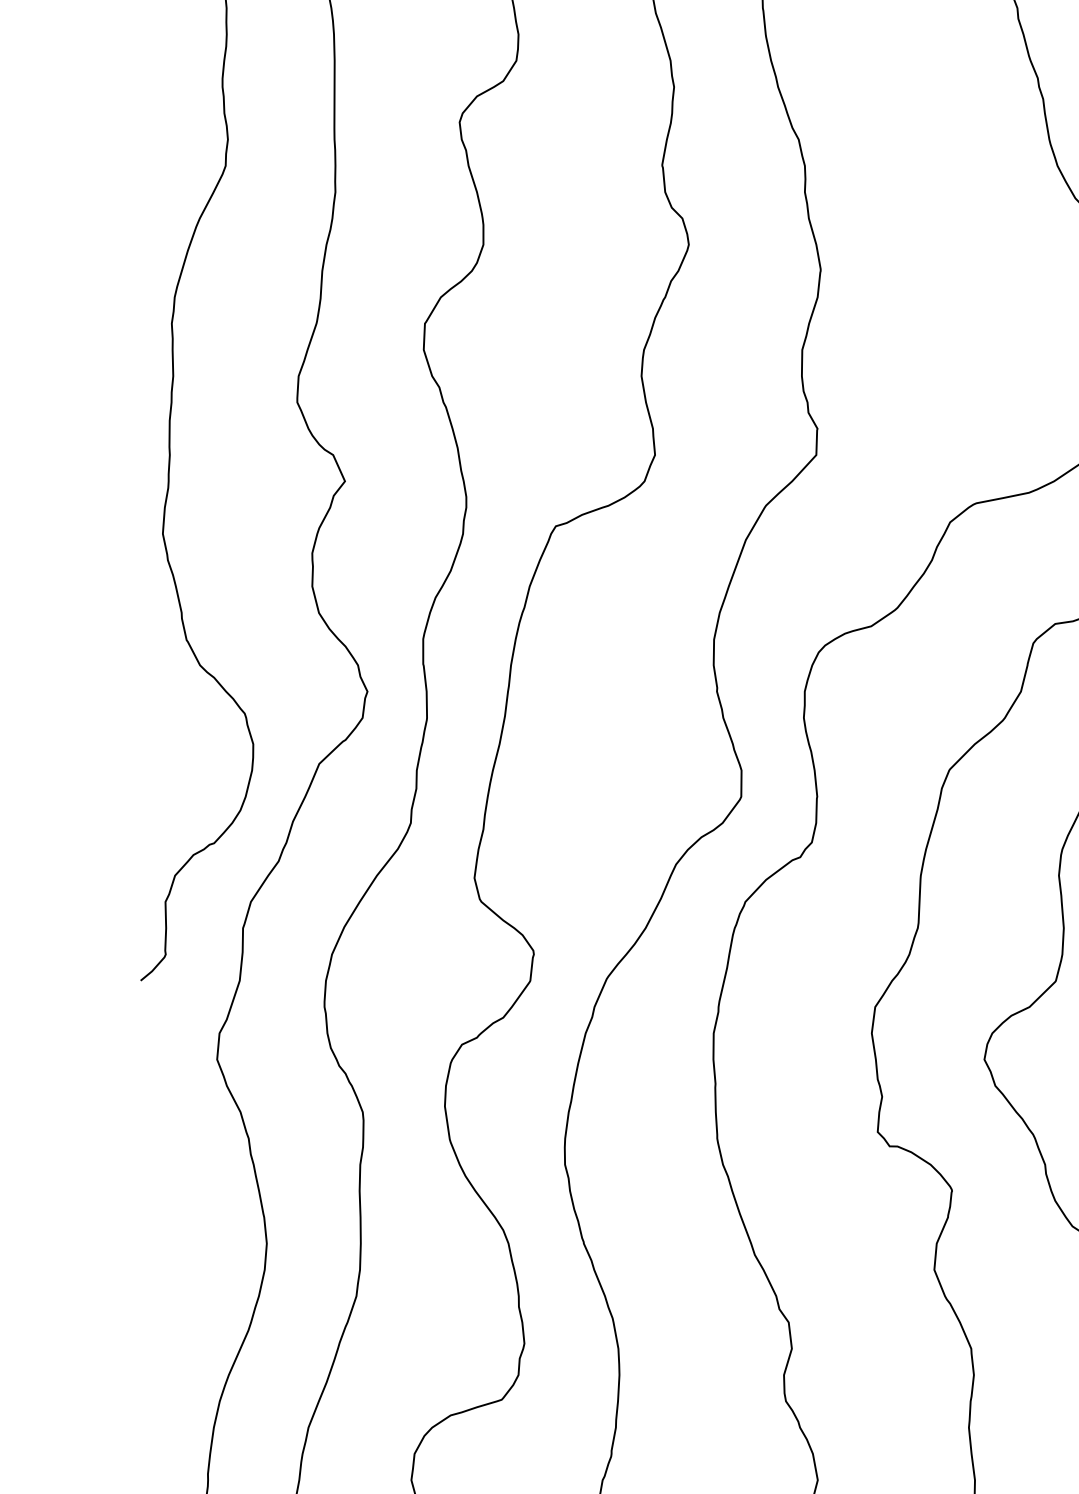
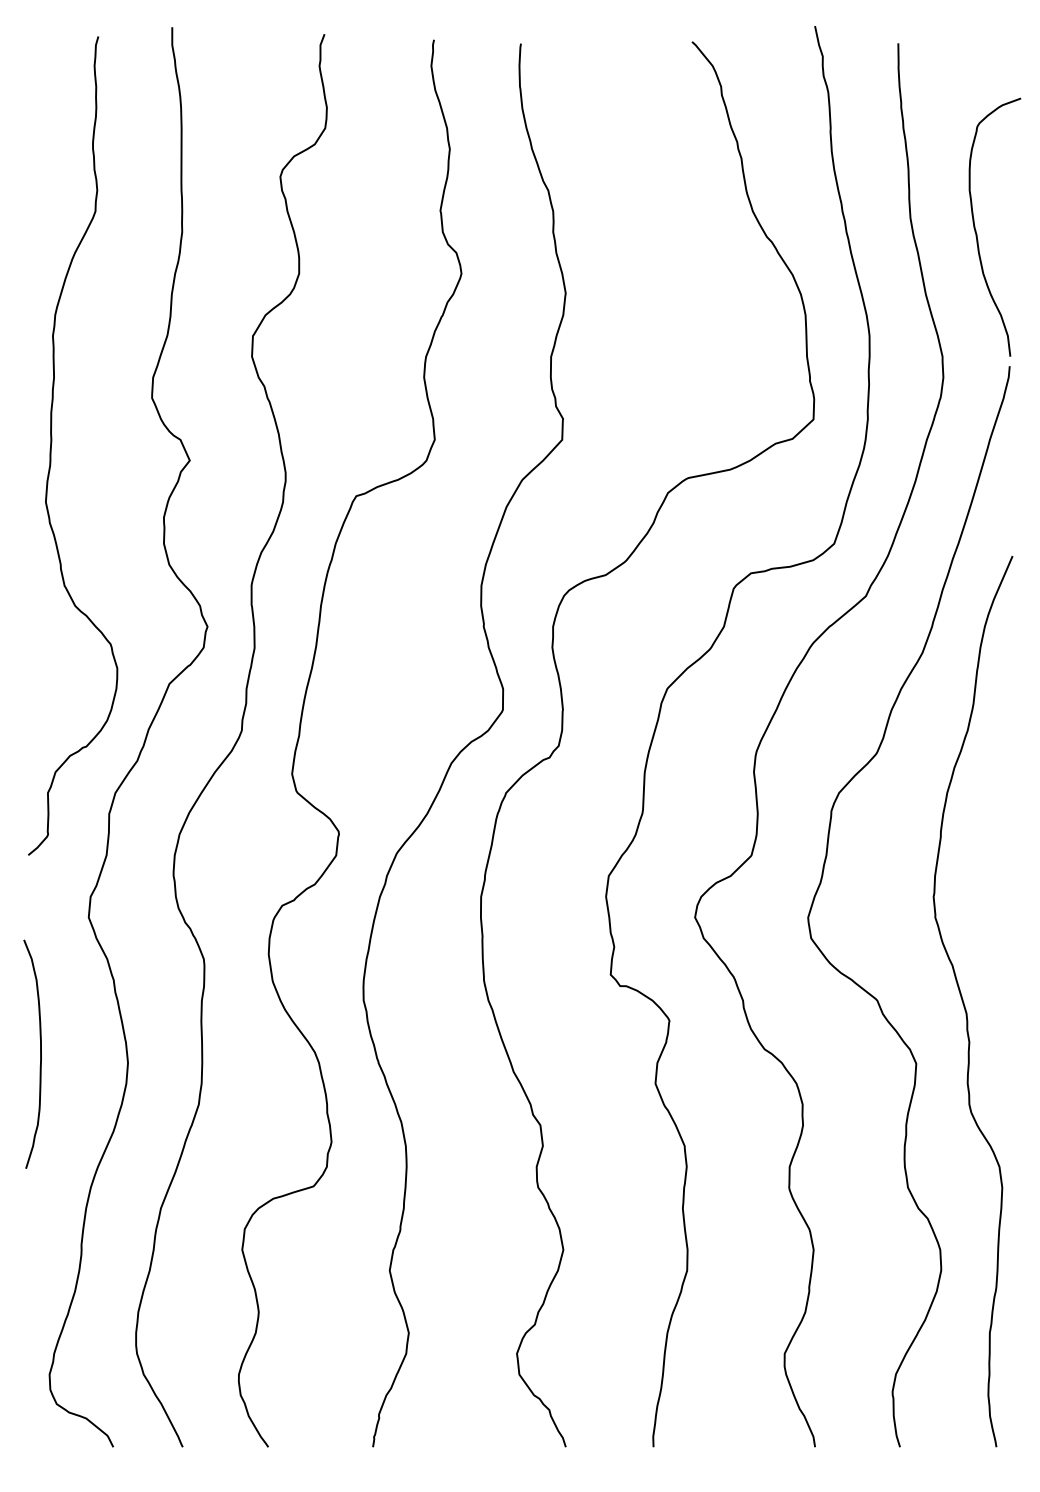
curve: (156, 1231) -> (40, 1053), added

